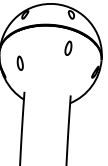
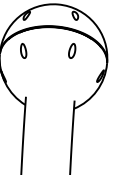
part: (19, 62) -> (22, 50), moved

